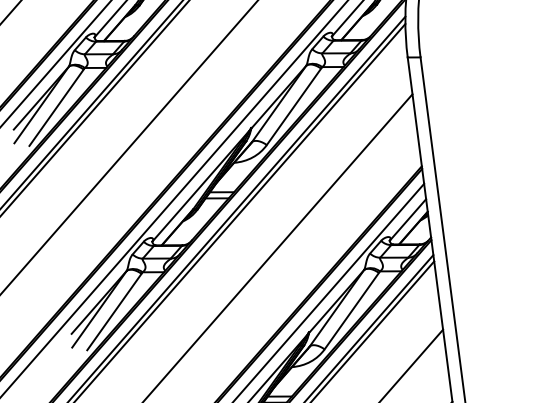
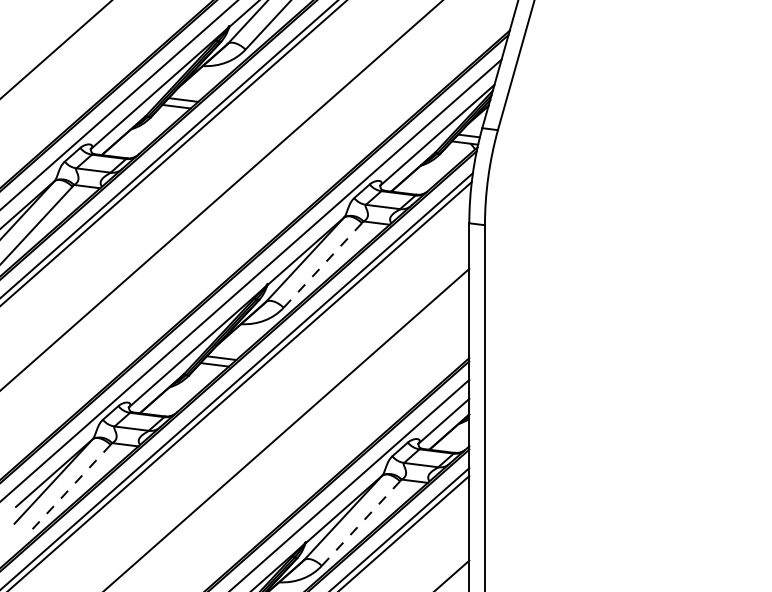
line: (293, 106) -> (322, 265), solid -> dashed
line: (352, 311) -> (361, 523), solid -> dashed
line: (114, 312) -> (71, 487), solid -> dashed

